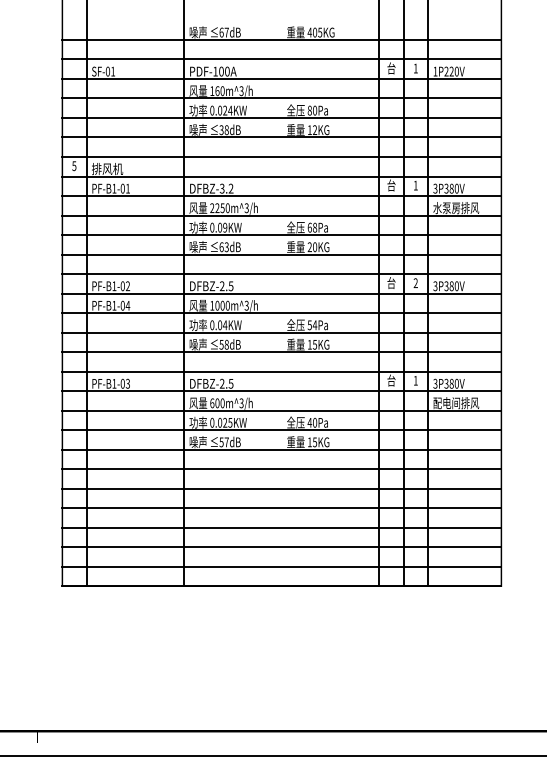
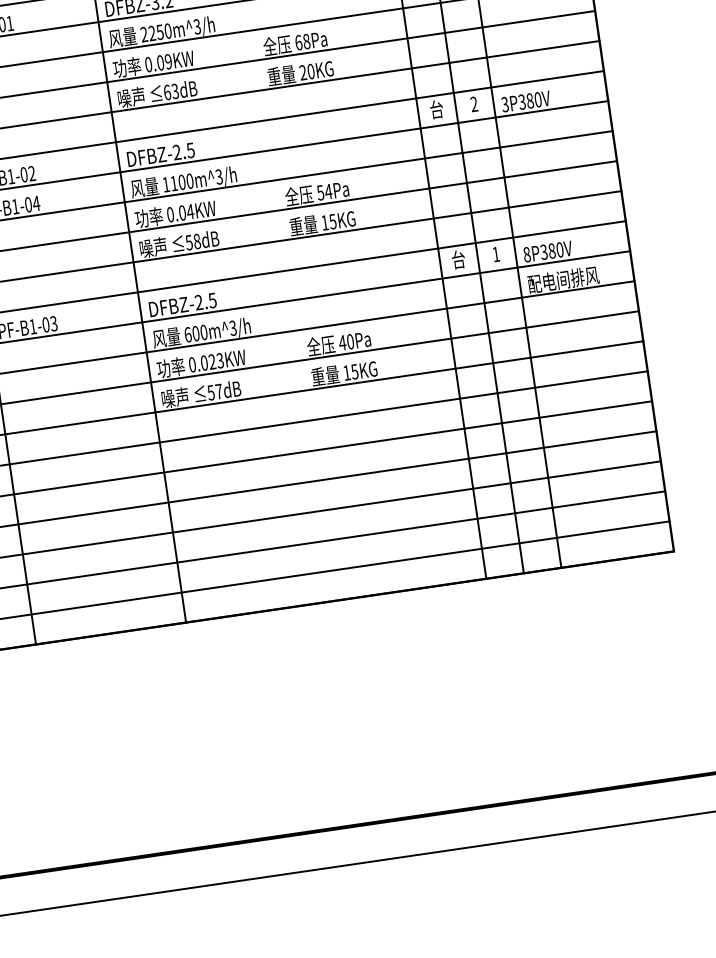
text: (217, 305) -> (174, 183), 1000m^ -> 1100m^
text: (435, 383) -> (527, 254), 3P380V -> 8P380V
text: (230, 420) -> (219, 357), 0.025KW -> 0.023KW

